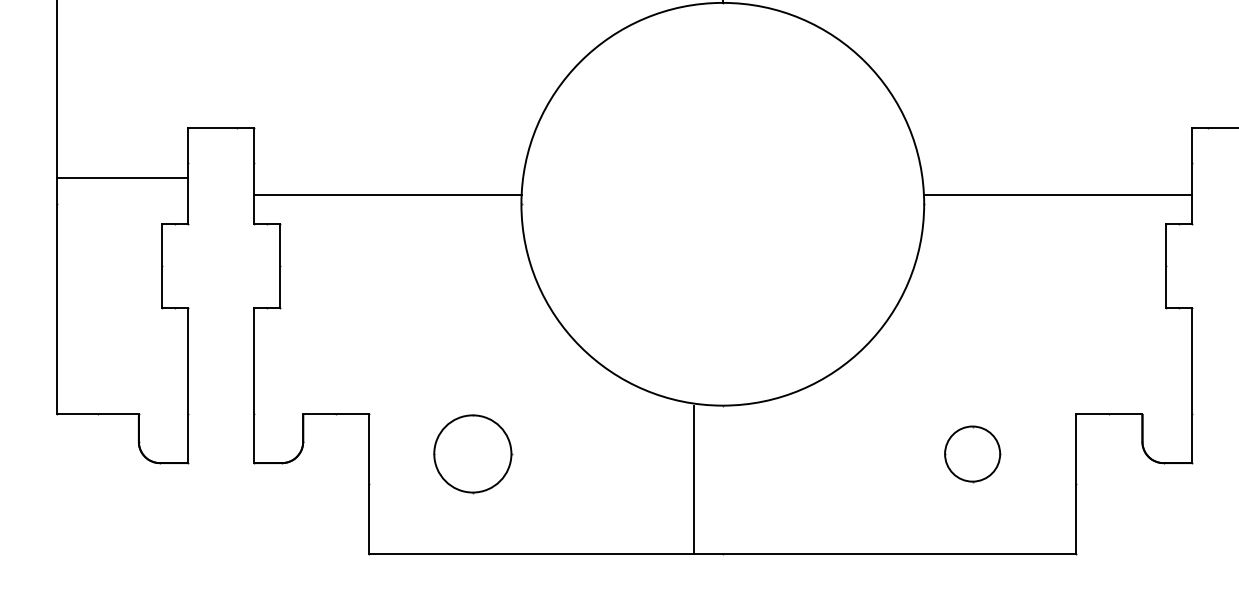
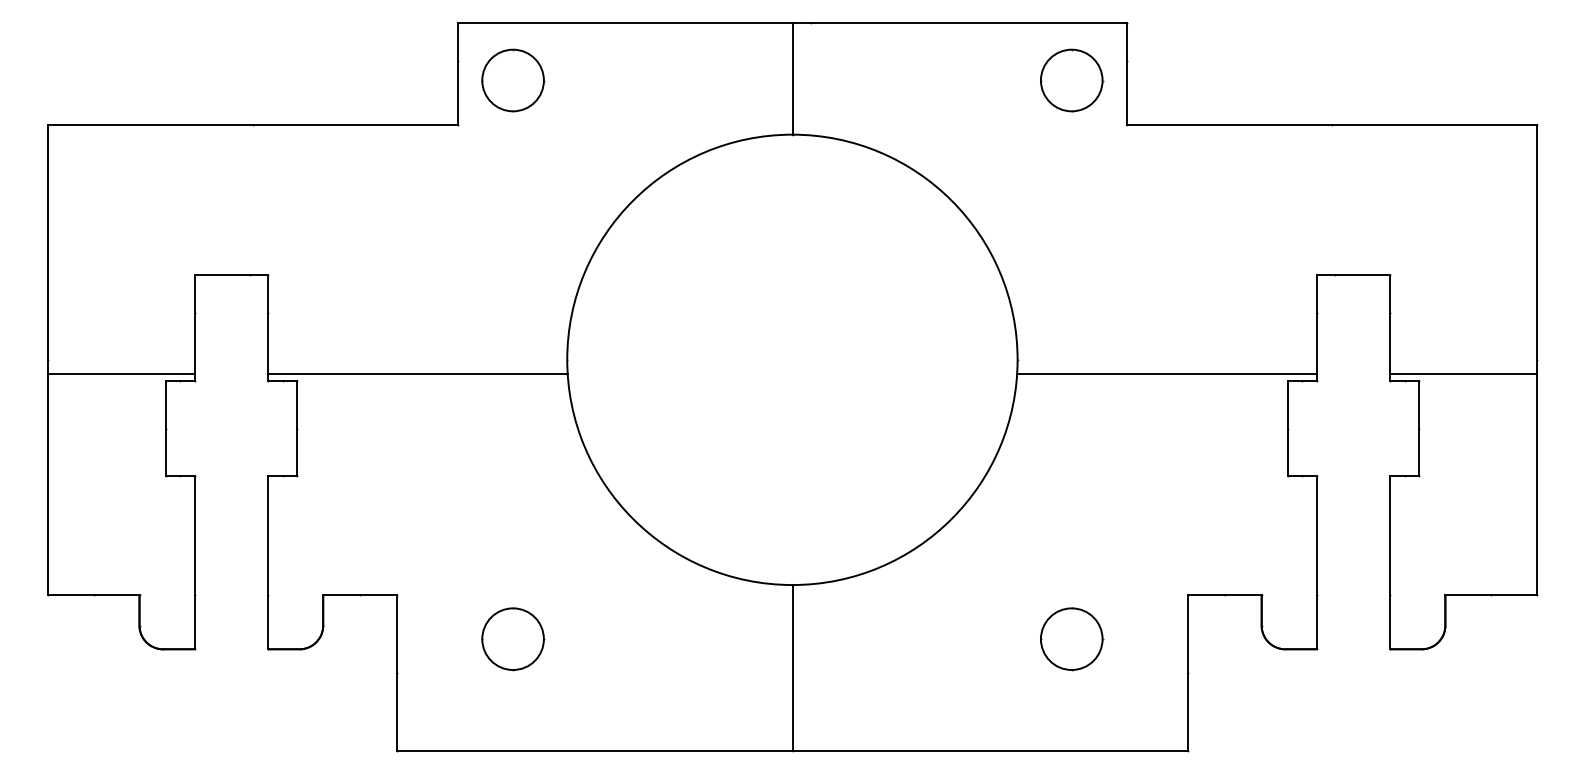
line: (121, 177) -> (120, 373), moved
line: (387, 194) -> (417, 373), moved
line: (1057, 195) -> (1166, 373), moved
part: (473, 454) -> (513, 639), size x0.71
line: (694, 479) -> (792, 667), moved

